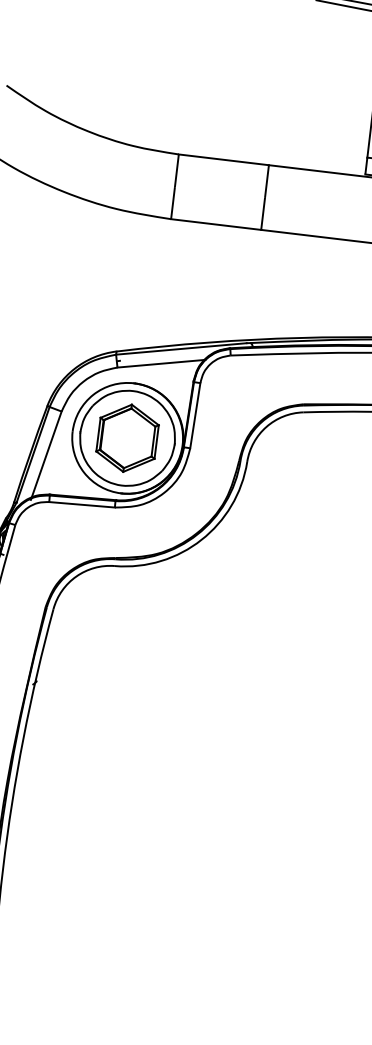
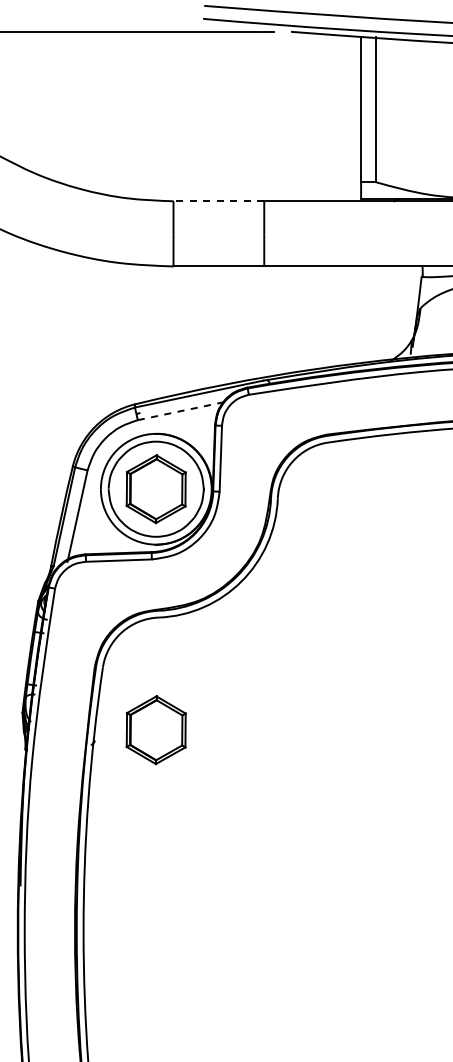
line: (223, 159) -> (218, 201), solid -> dashed
line: (161, 364) -> (181, 411), solid -> dashed
part: (98, 677) -> (155, 730), added

